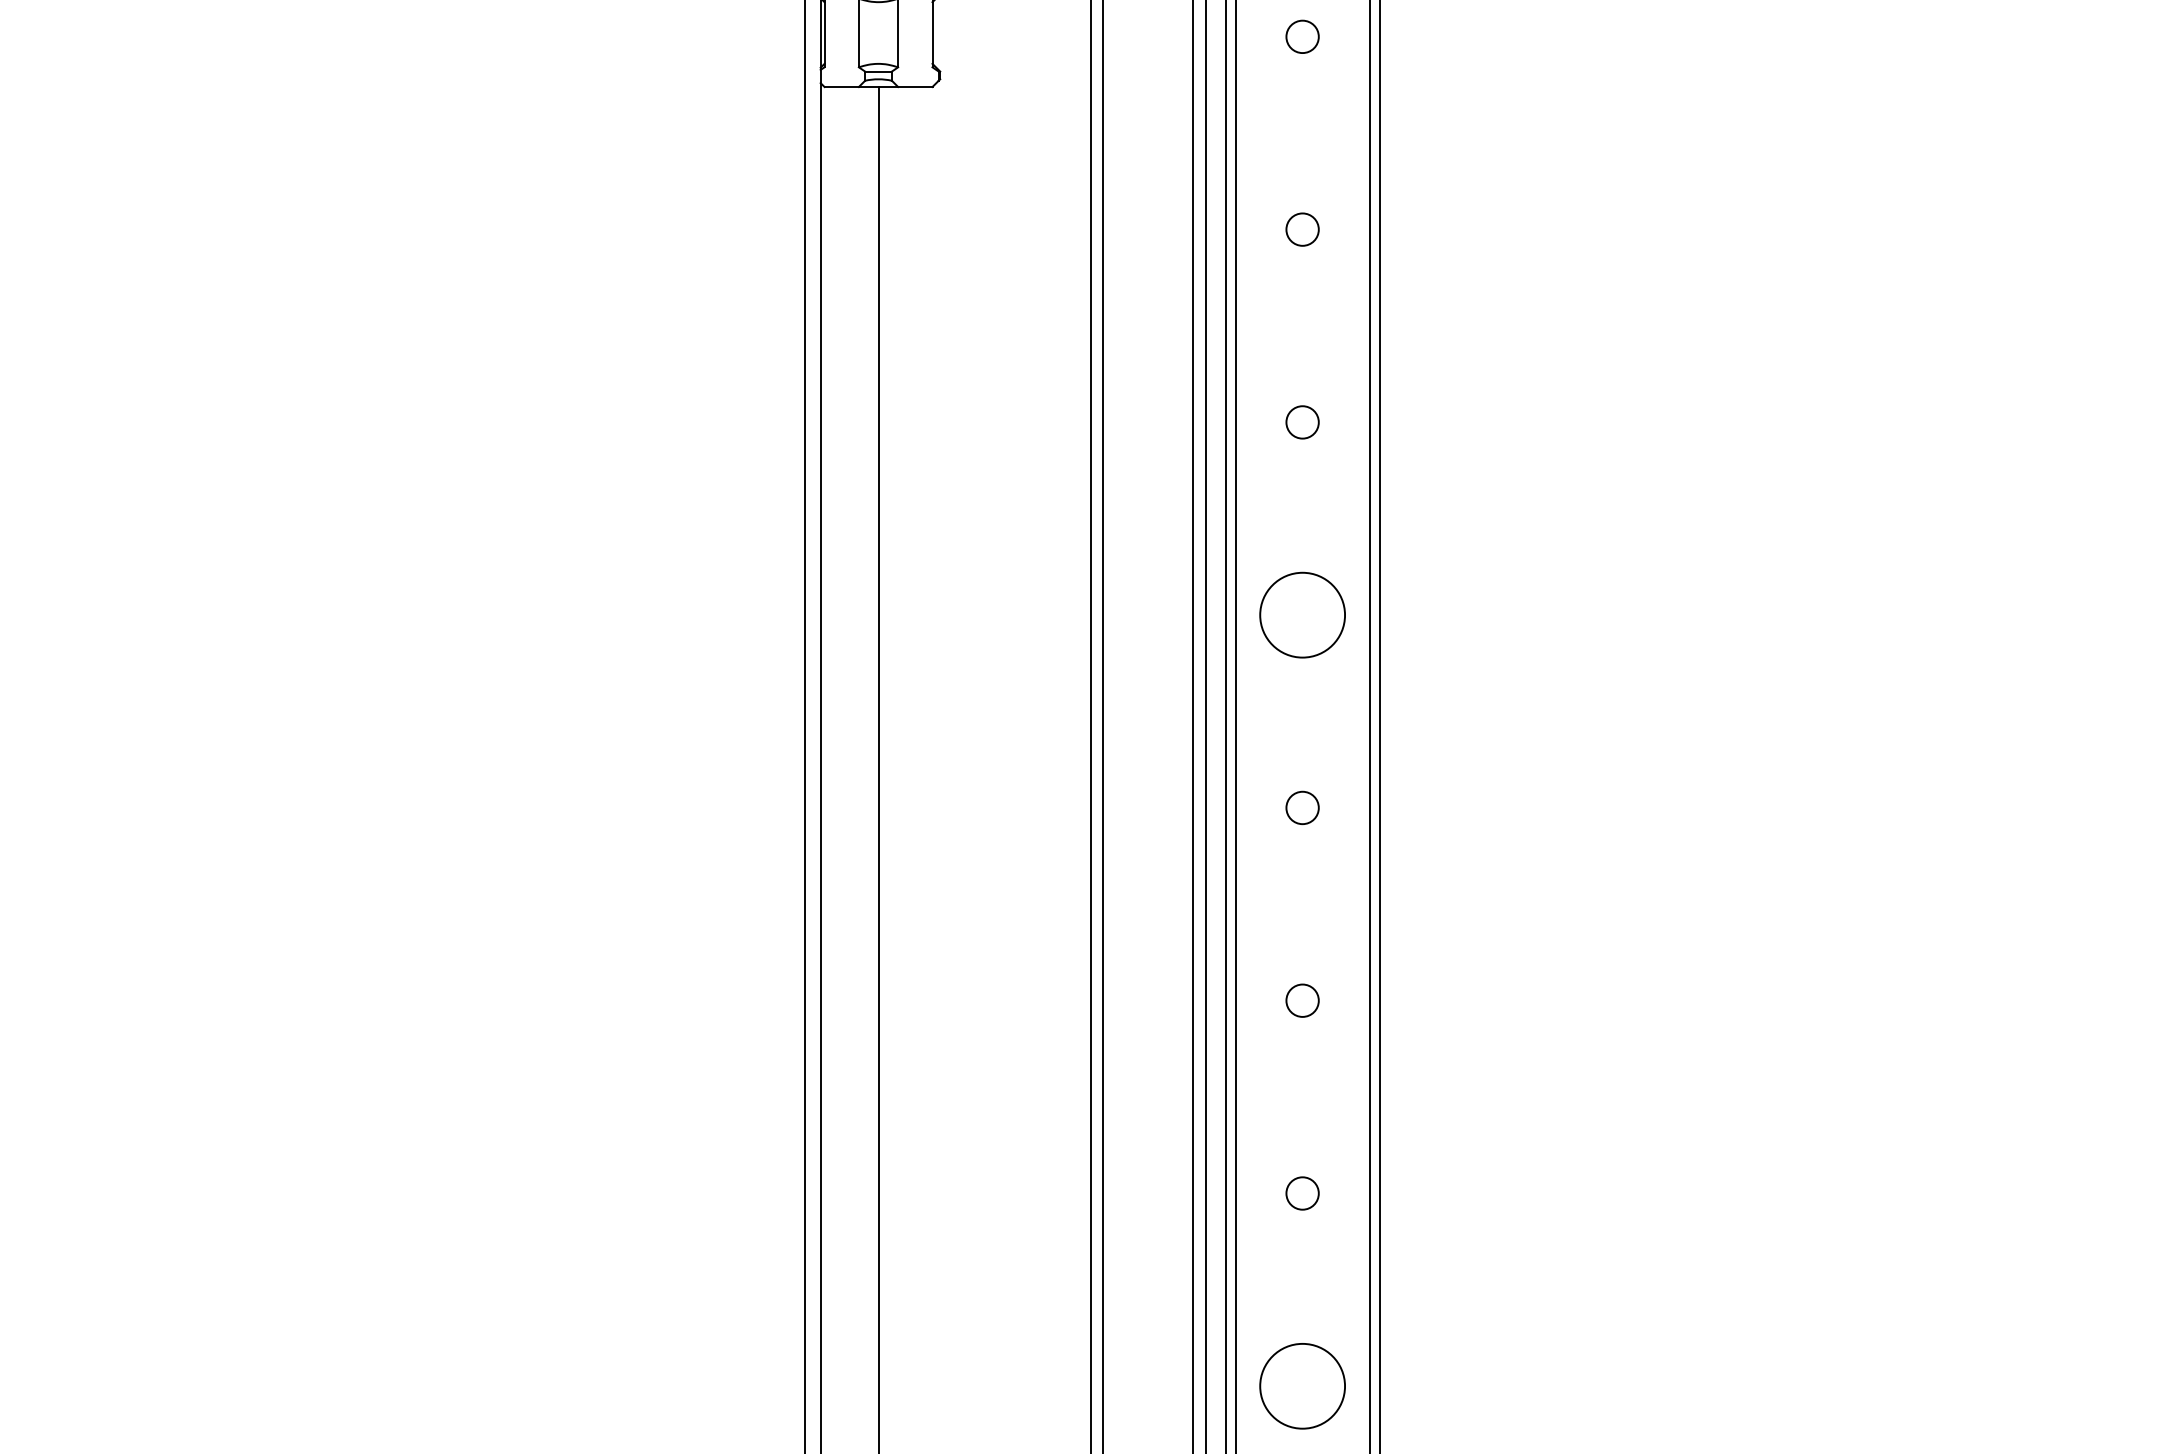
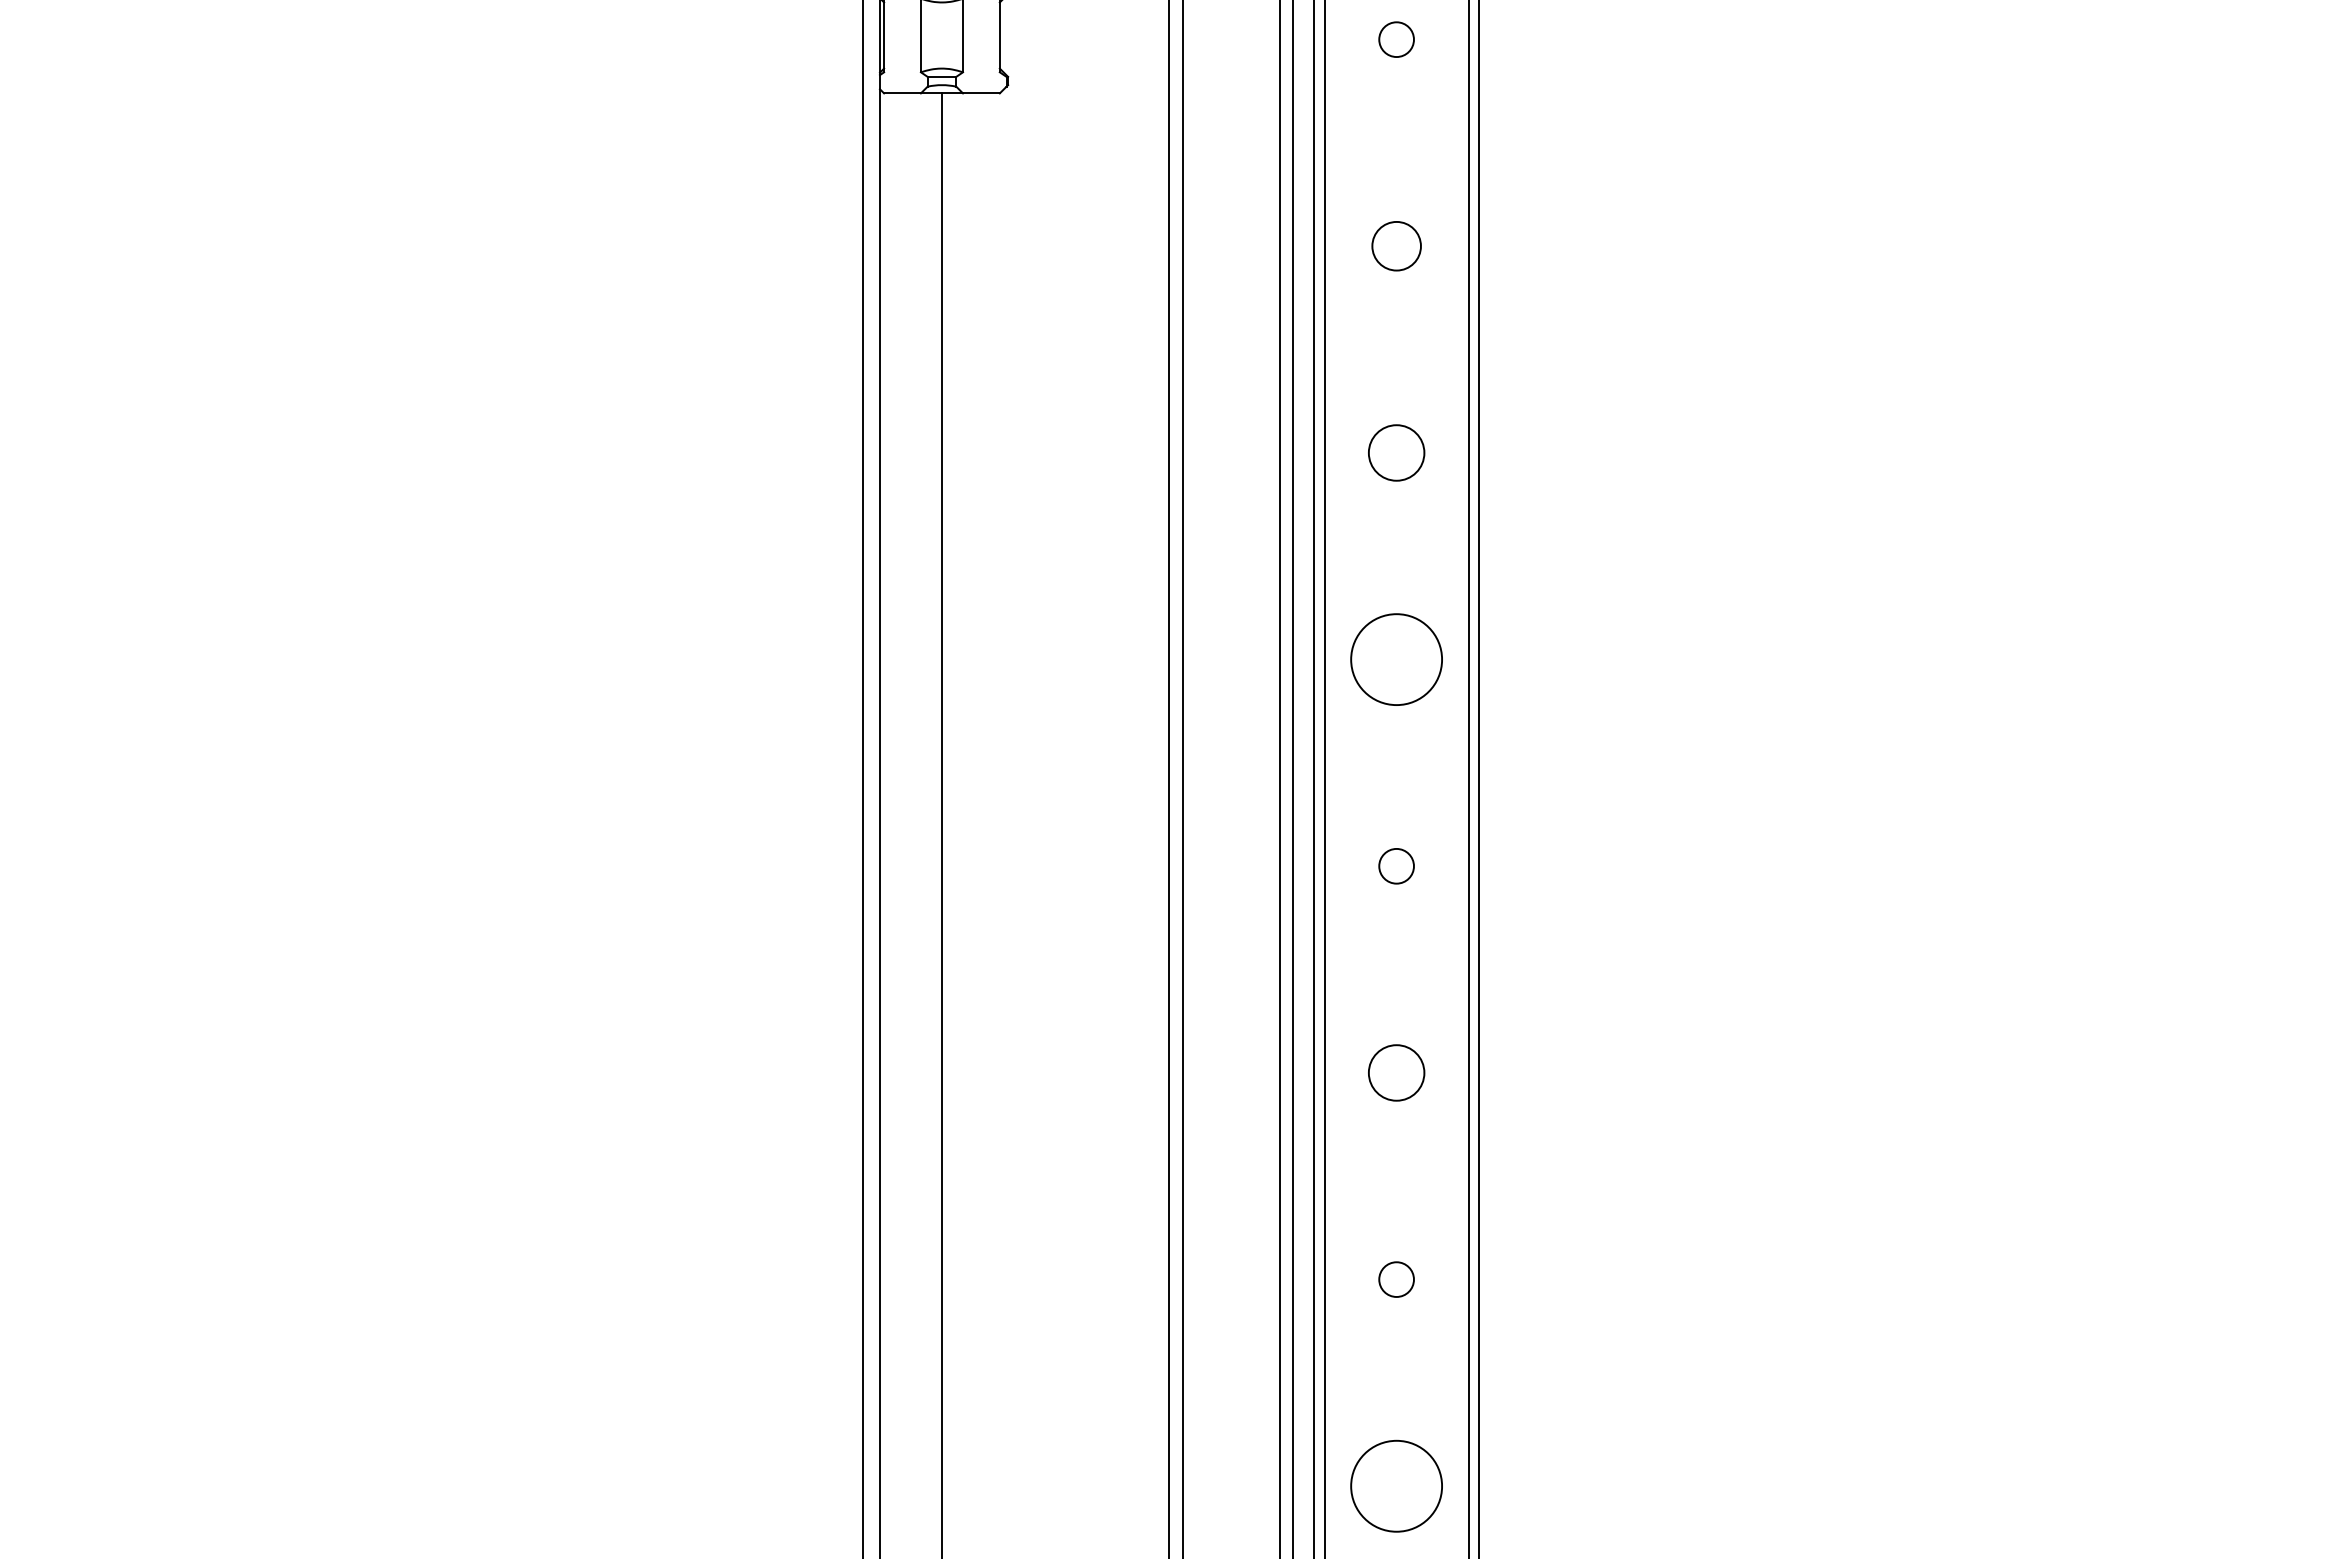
circle: (1302, 229) -> (1396, 246), size x1.4
circle: (1302, 421) -> (1396, 452), size x1.6
circle: (1302, 1000) -> (1396, 1072), size x1.6

